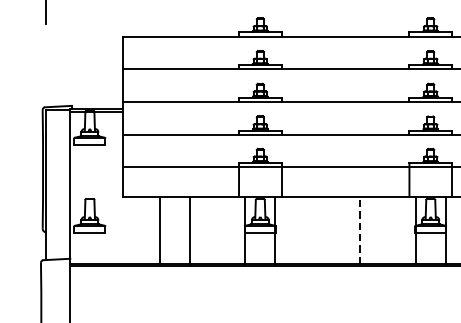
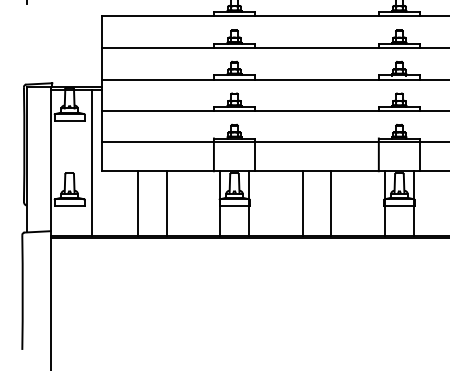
line: (112, 187) -> (91, 162), added
line: (330, 230) -> (302, 203), added
line: (360, 230) -> (331, 203), dashed -> solid

